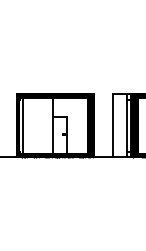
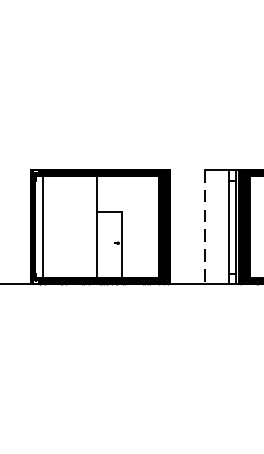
line: (113, 125) -> (205, 227), solid -> dashed

